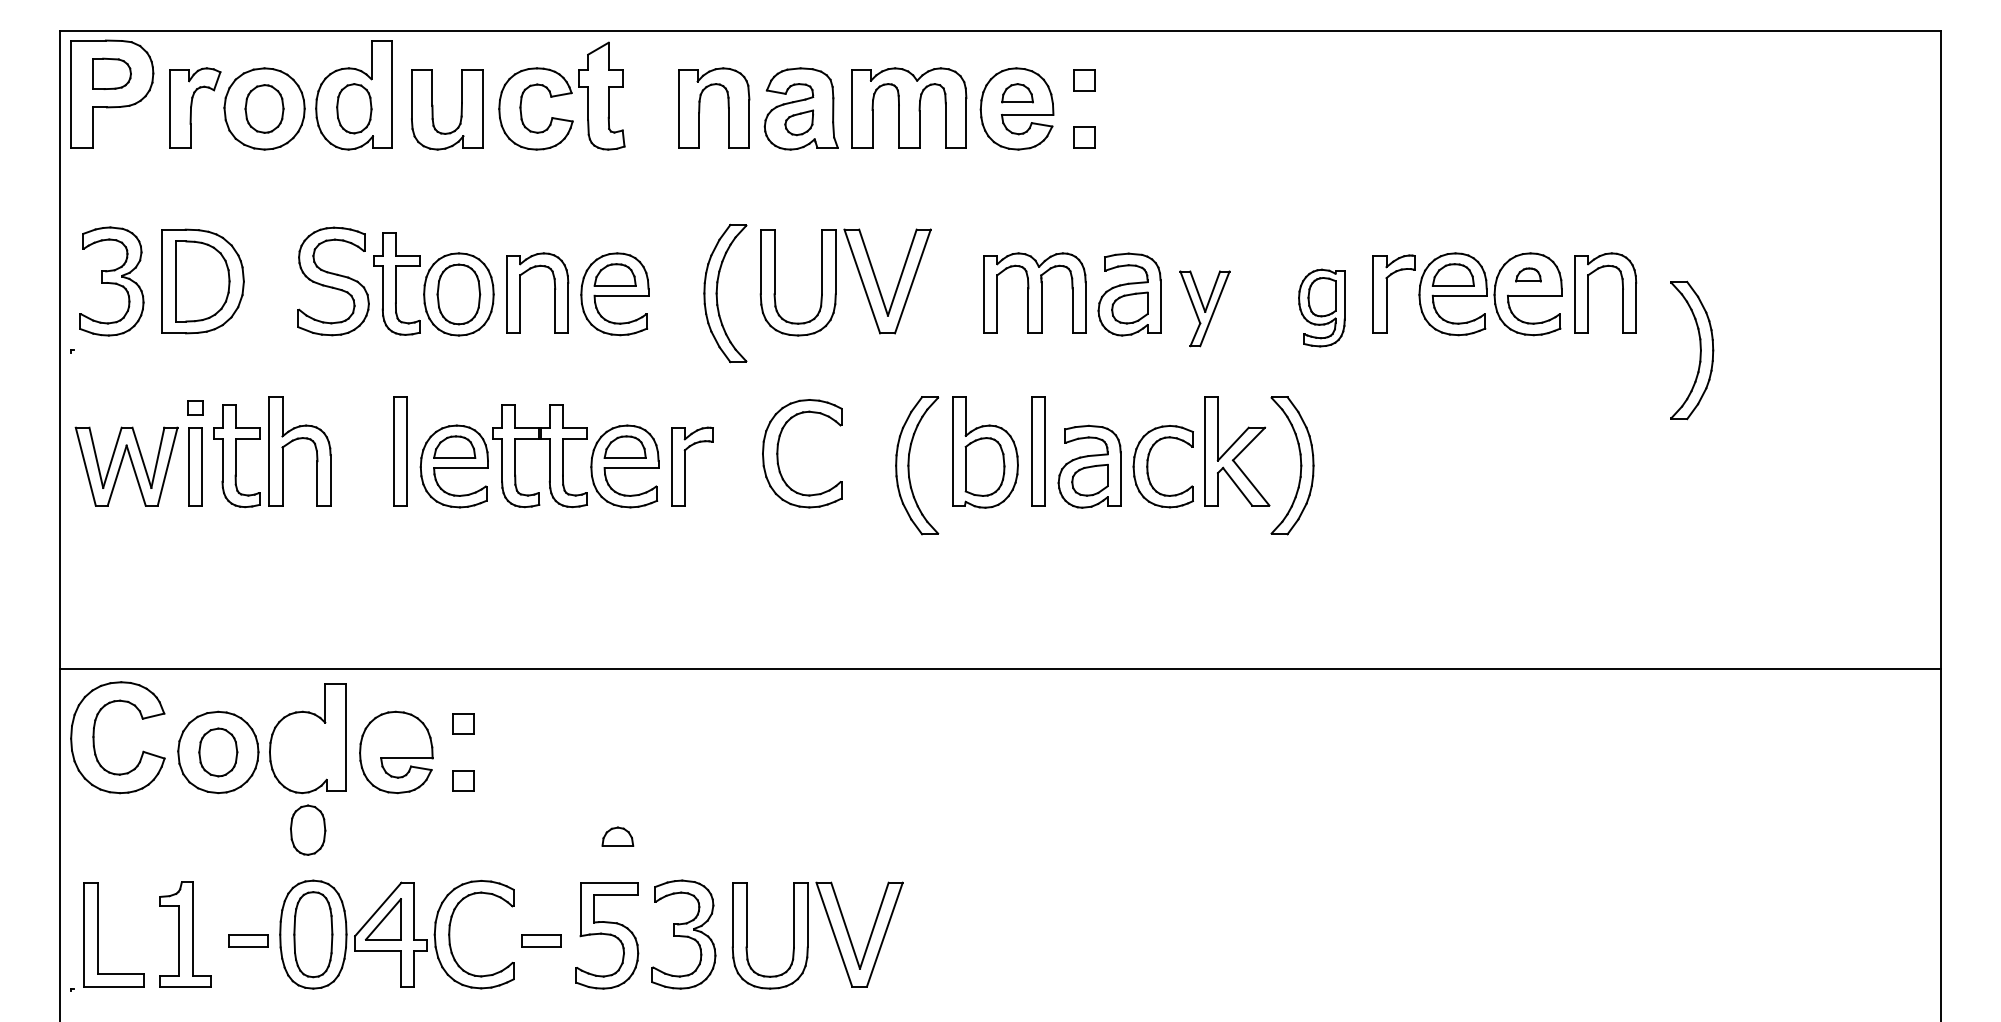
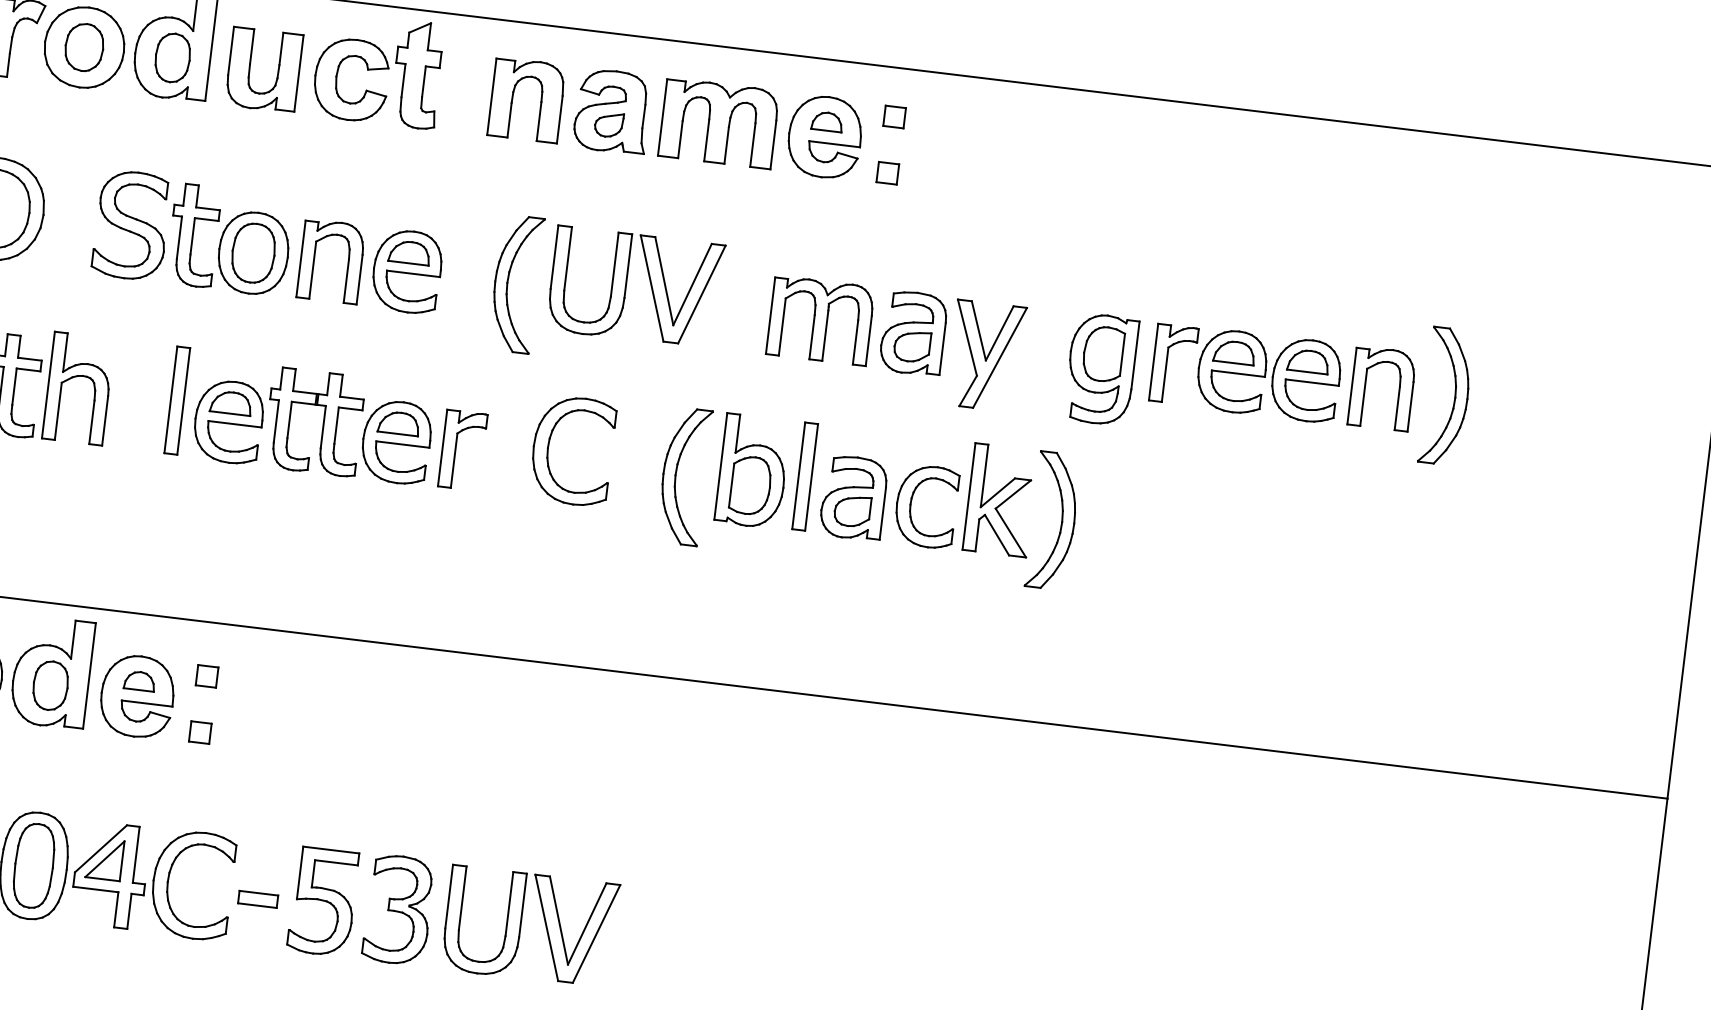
part: (1528, 274) -> (1308, 360), size x1.67
part: (1321, 307) -> (1100, 368), size x1.43
part: (1204, 308) -> (985, 355), size x1.43
part: (1699, 347) -> (1454, 394), moved
part: (308, 829) -> (51, 685), moved
part: (617, 836) -> (139, 680), moved

